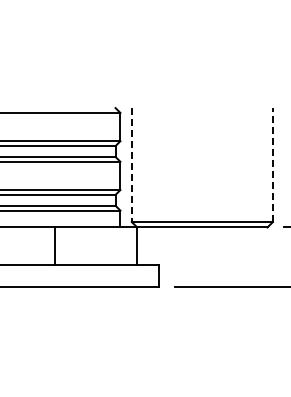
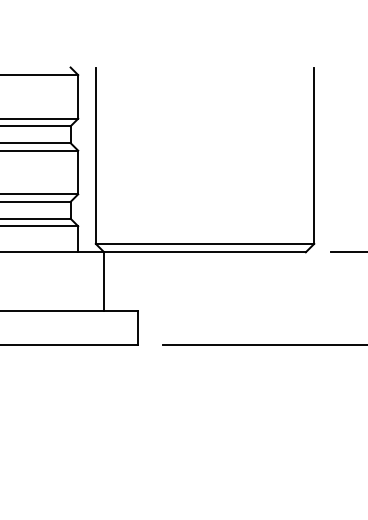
line: (131, 165) -> (95, 156), dashed -> solid
line: (272, 165) -> (313, 156), dashed -> solid

